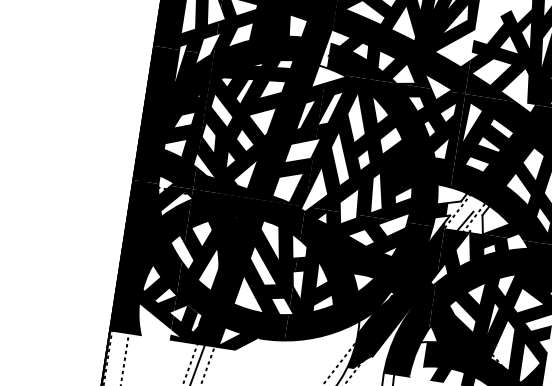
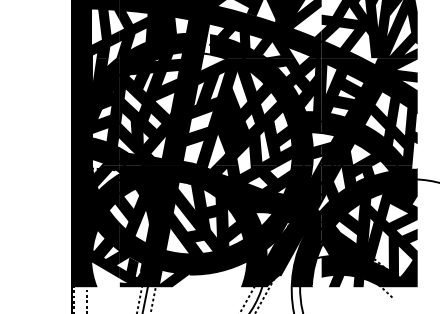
fill: (467, 212) -> (337, 150), added
fill: (339, 343) -> (253, 268), added

